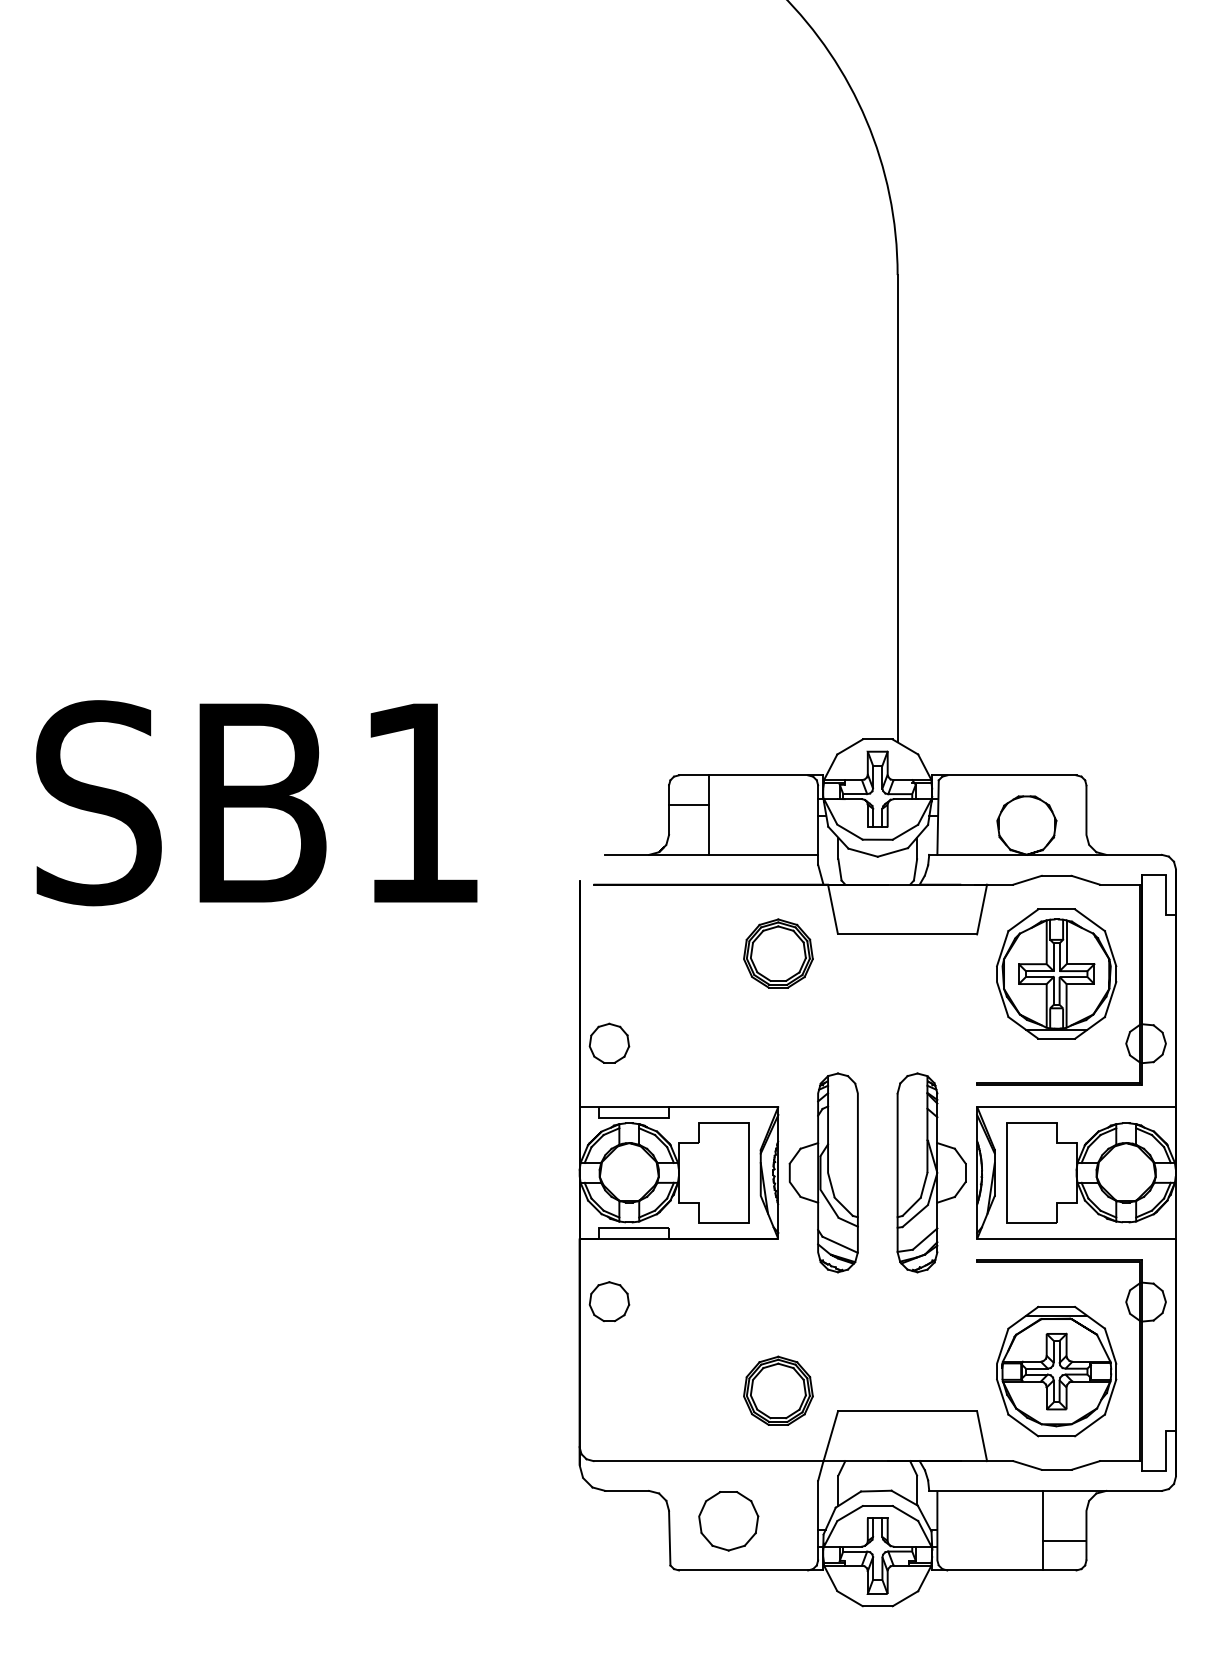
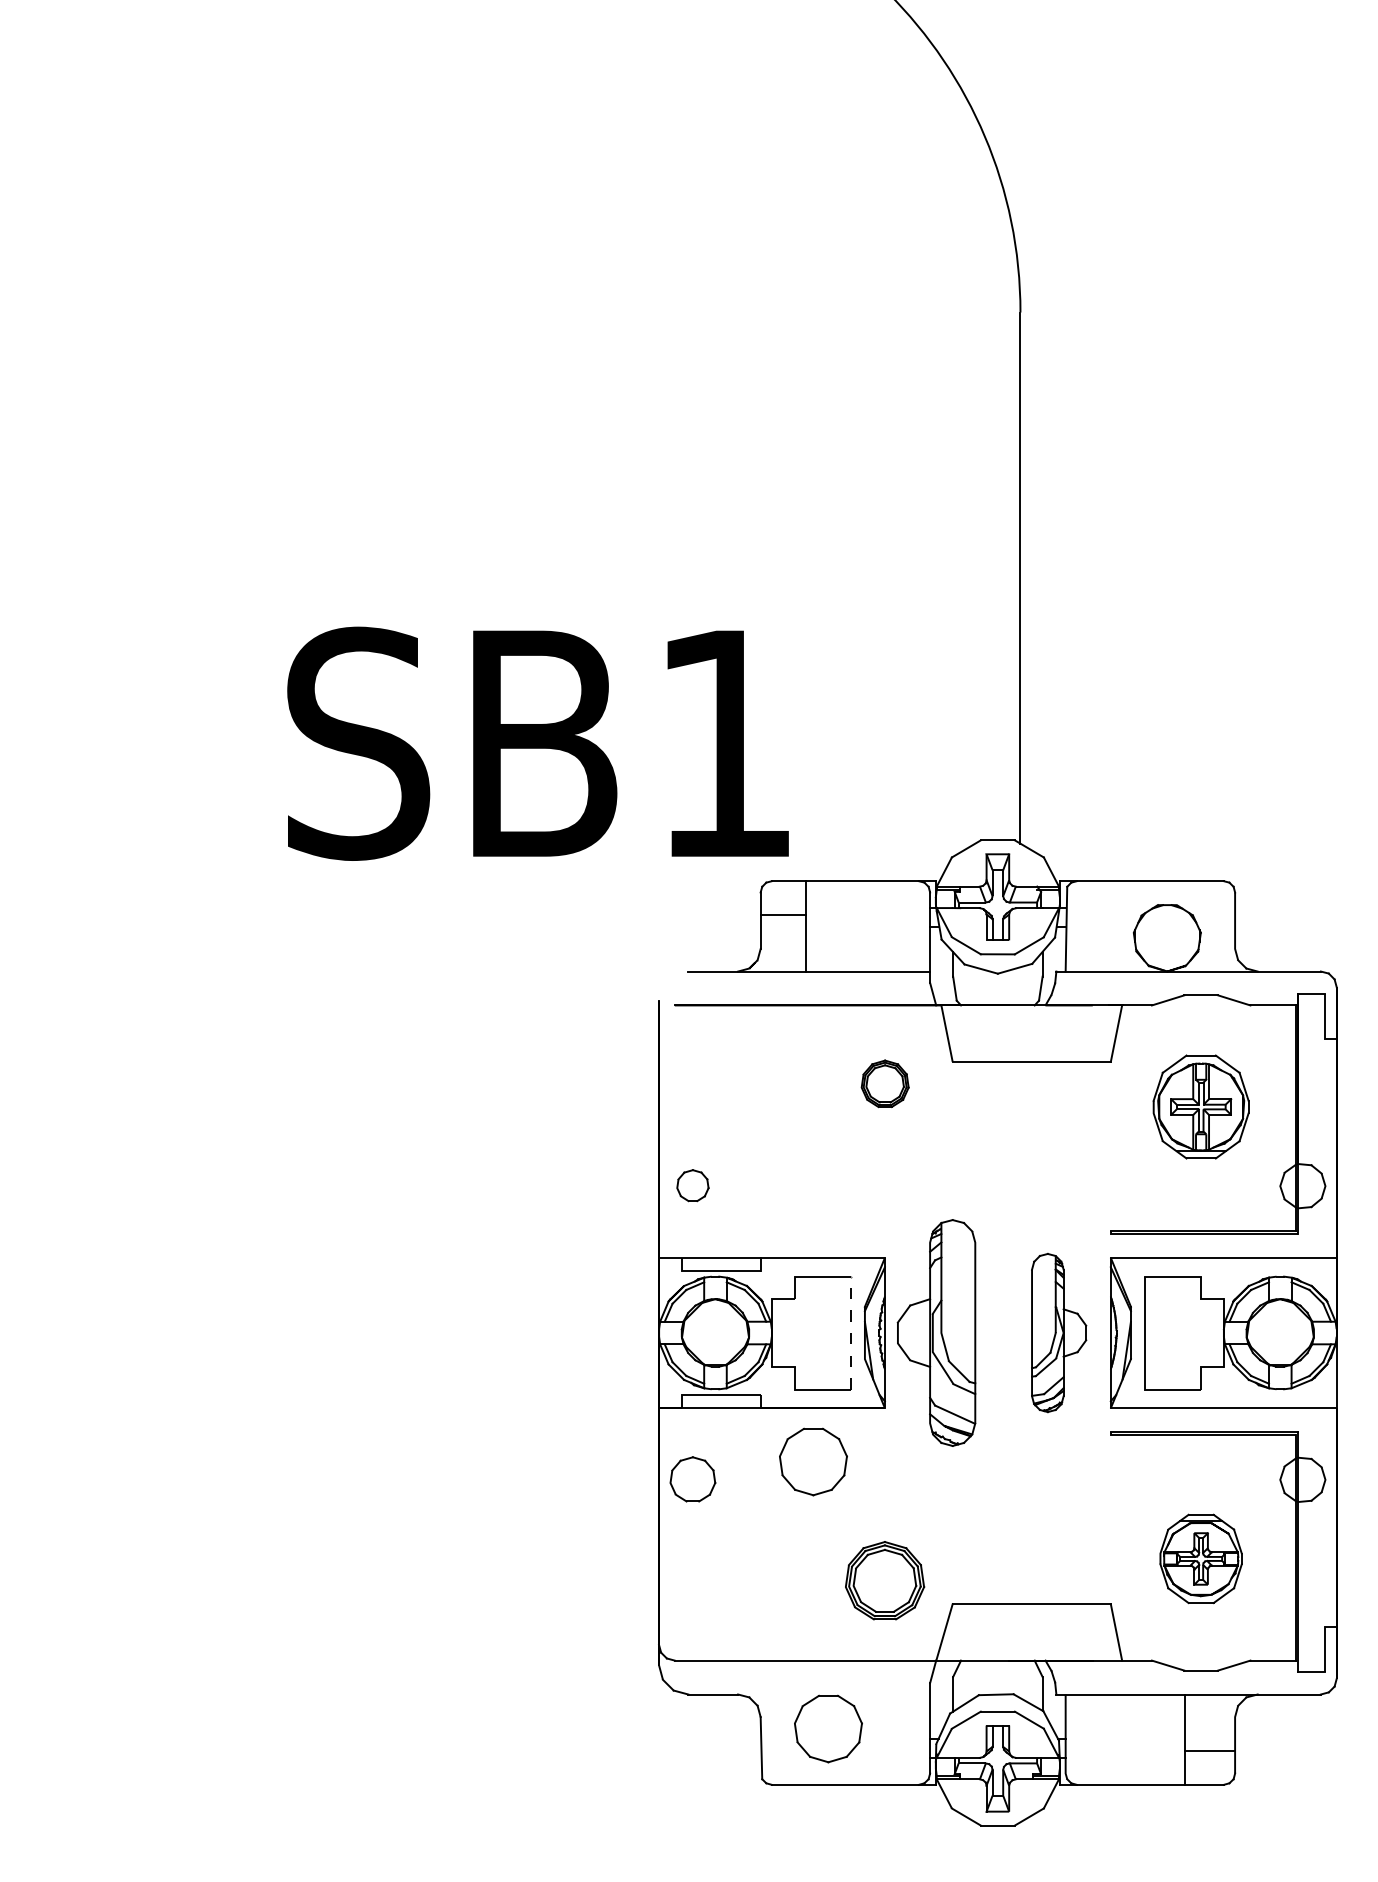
text: (256, 802) -> (537, 743), moved
part: (778, 953) -> (885, 1083), size x0.6
part: (1056, 973) -> (1200, 1106), size x0.7
part: (609, 1043) -> (692, 1185), size x0.7
line: (748, 1172) -> (851, 1332), solid -> dashed
part: (931, 1172) -> (1058, 1332), size x0.7
part: (715, 1285) -> (813, 1461), added
part: (1056, 1371) -> (1200, 1558), size x0.6

